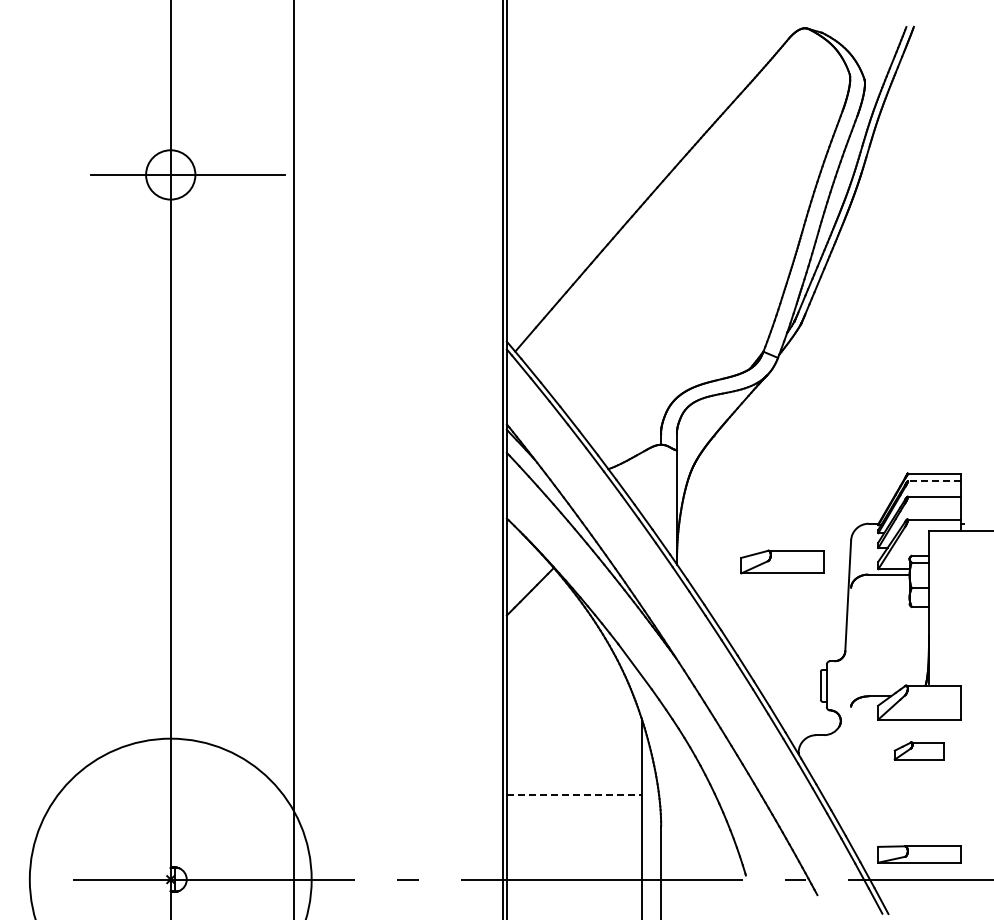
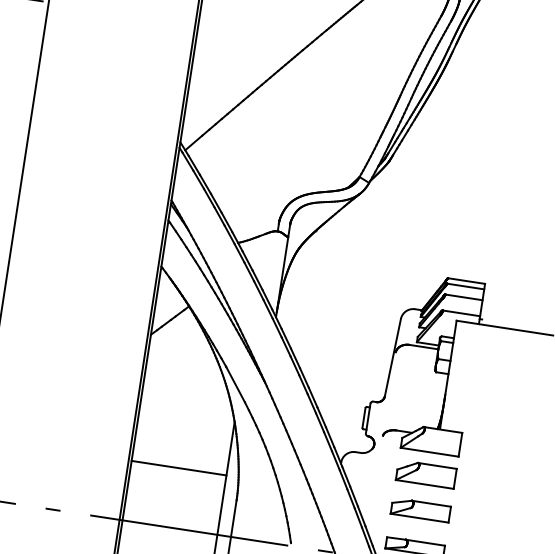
line: (933, 481) -> (465, 286), dashed -> solid
part: (782, 561) -> (420, 509), moved
part: (919, 750) -> (426, 473), size x1.67
line: (574, 795) -> (179, 468), dashed -> solid

